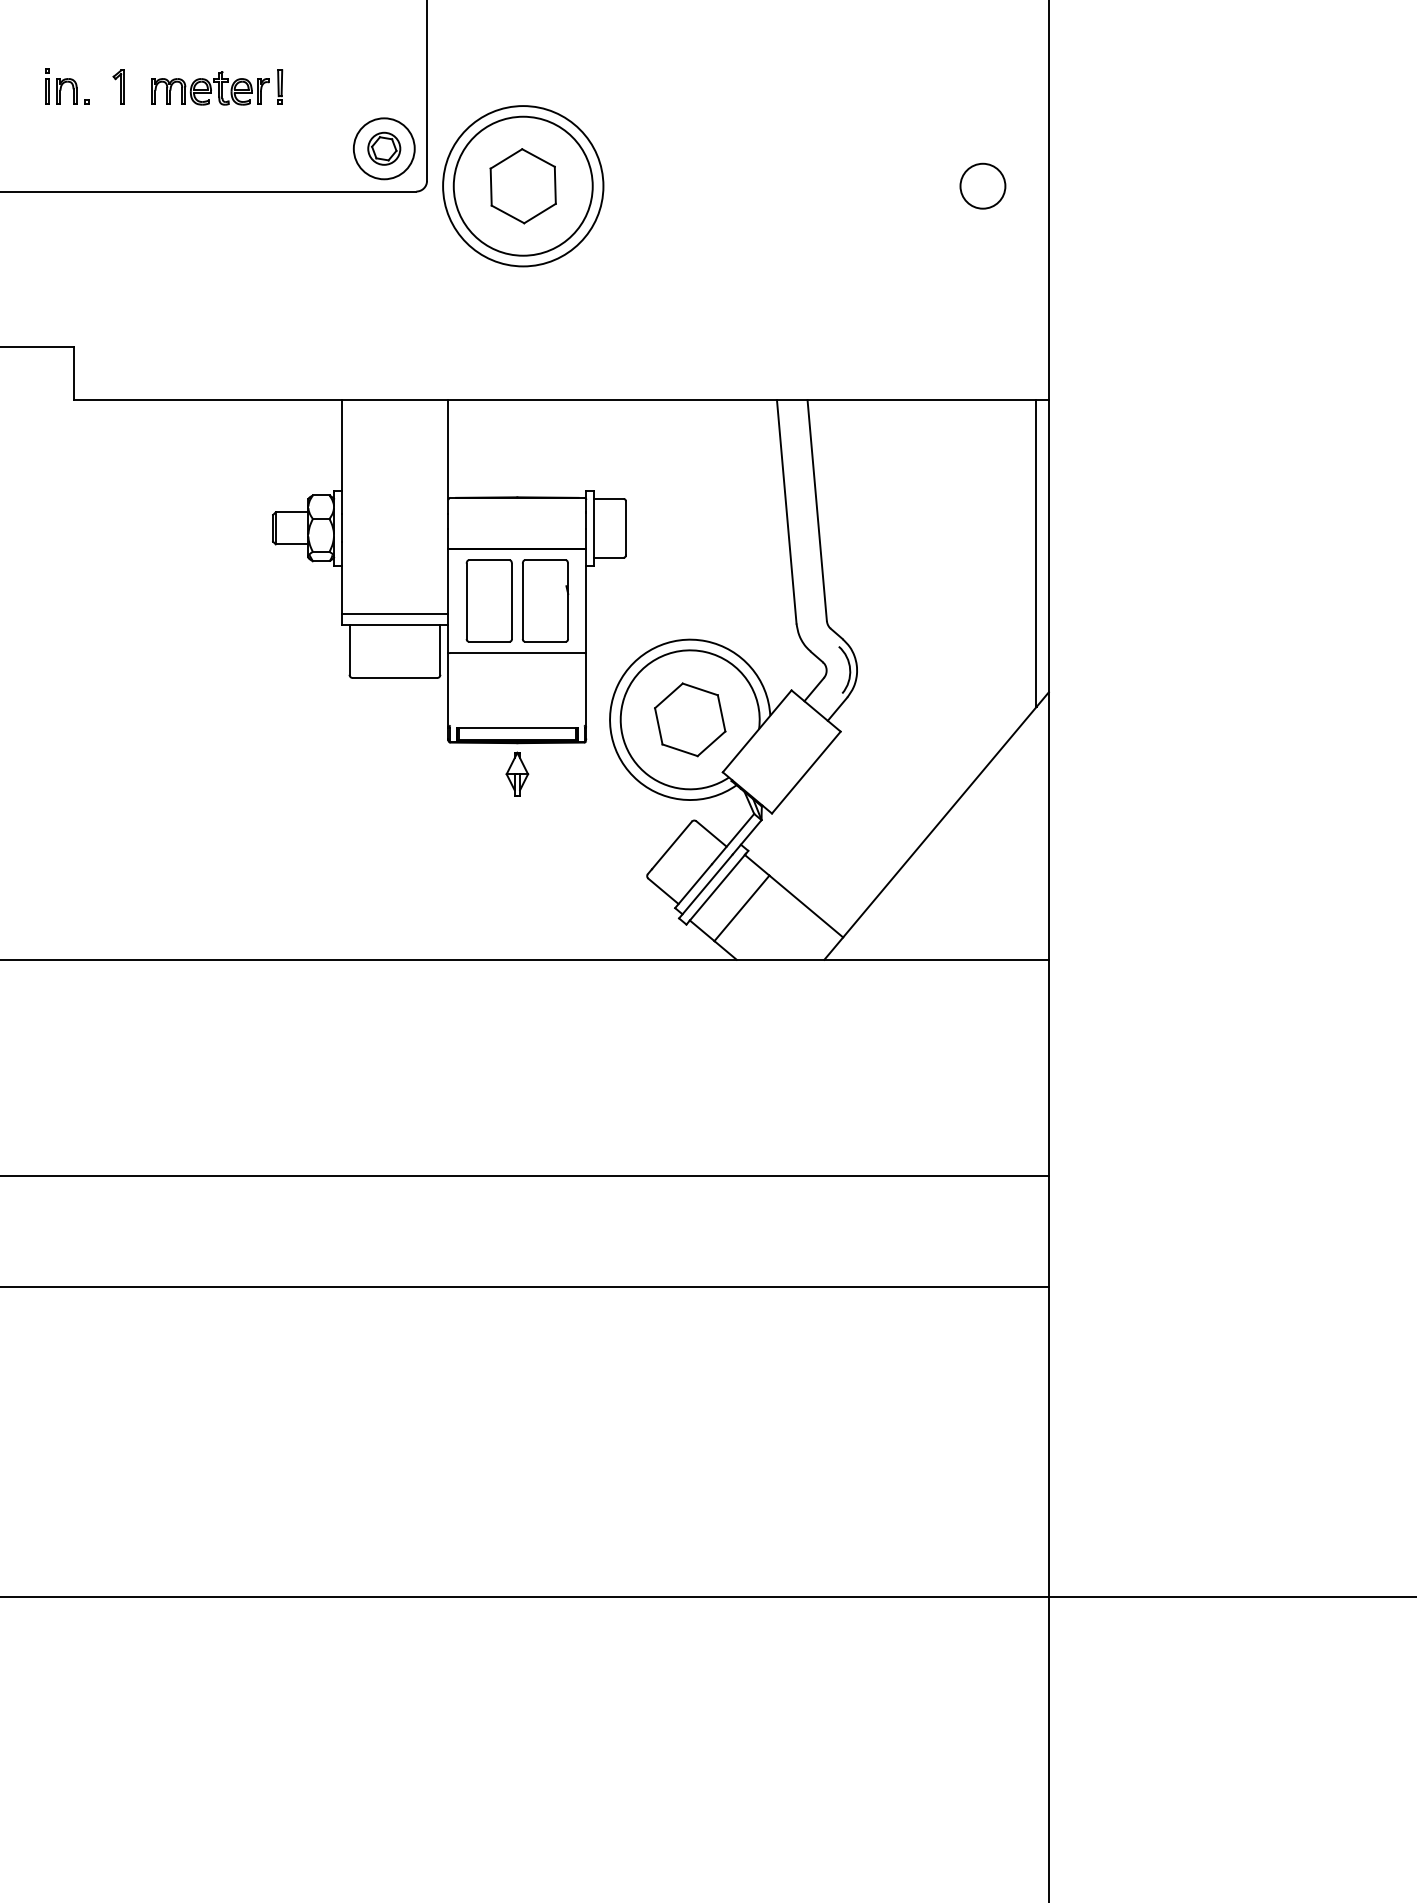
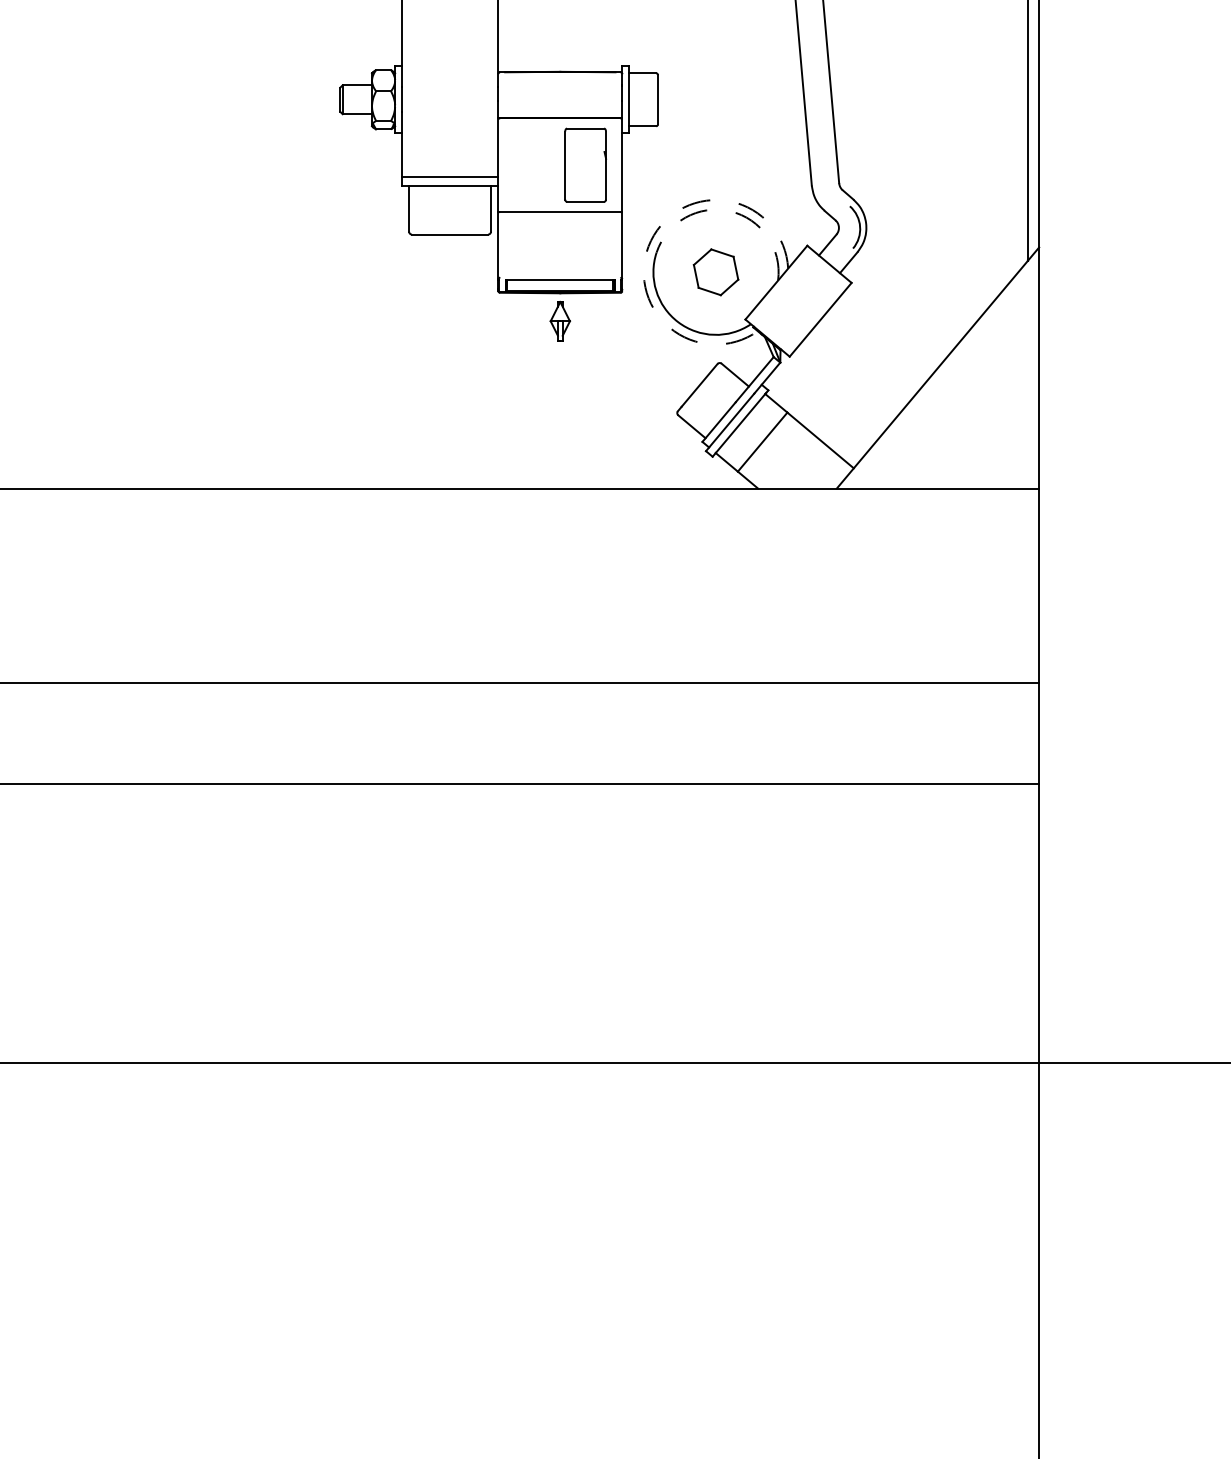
part: (488, 600) -> (534, 164), removed
arc: (705, 652) -> (729, 211), solid -> dashed
arc: (618, 684) -> (651, 240), solid -> dashed
part: (690, 719) -> (716, 271), size x0.7

